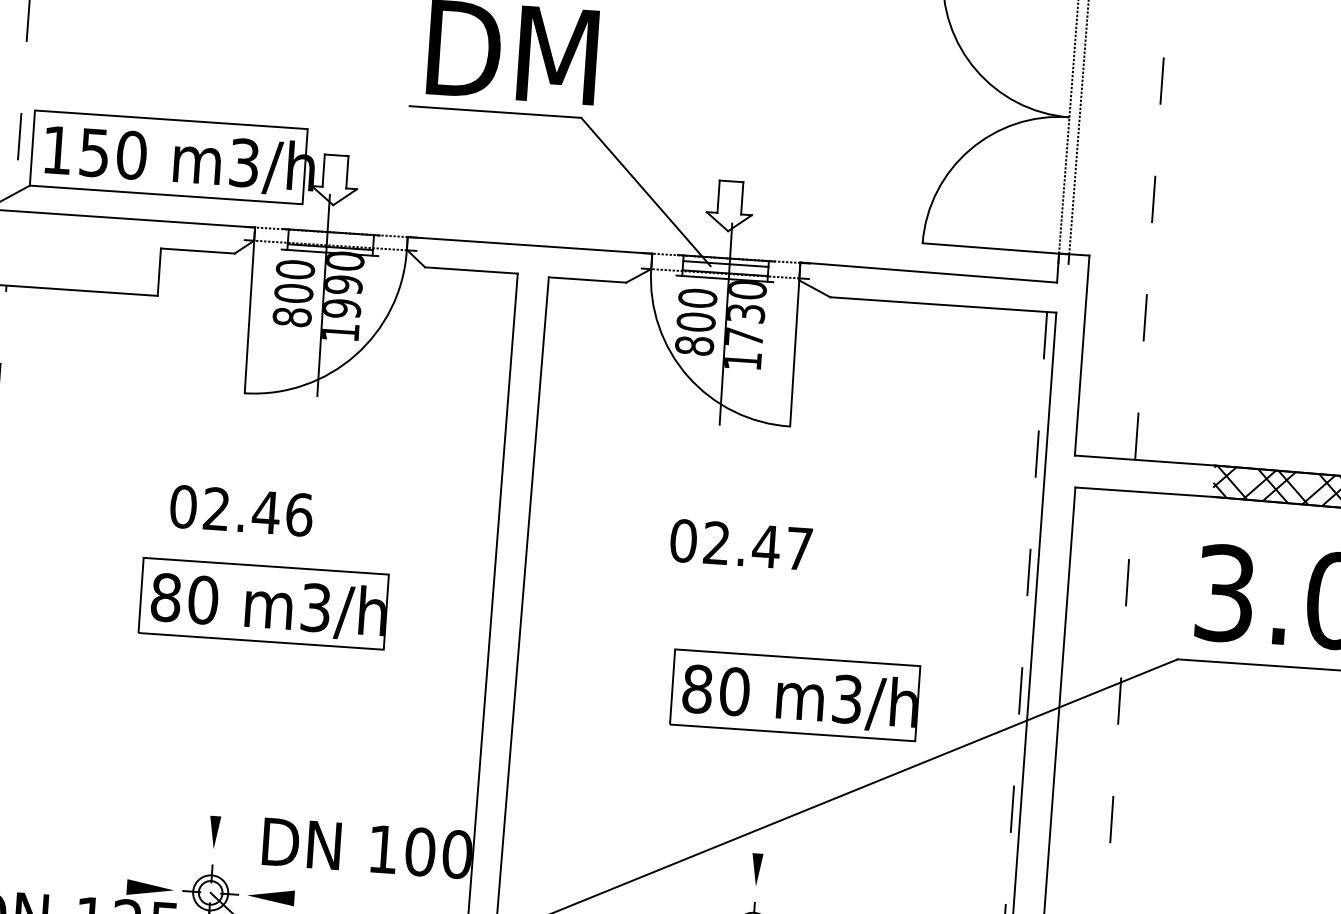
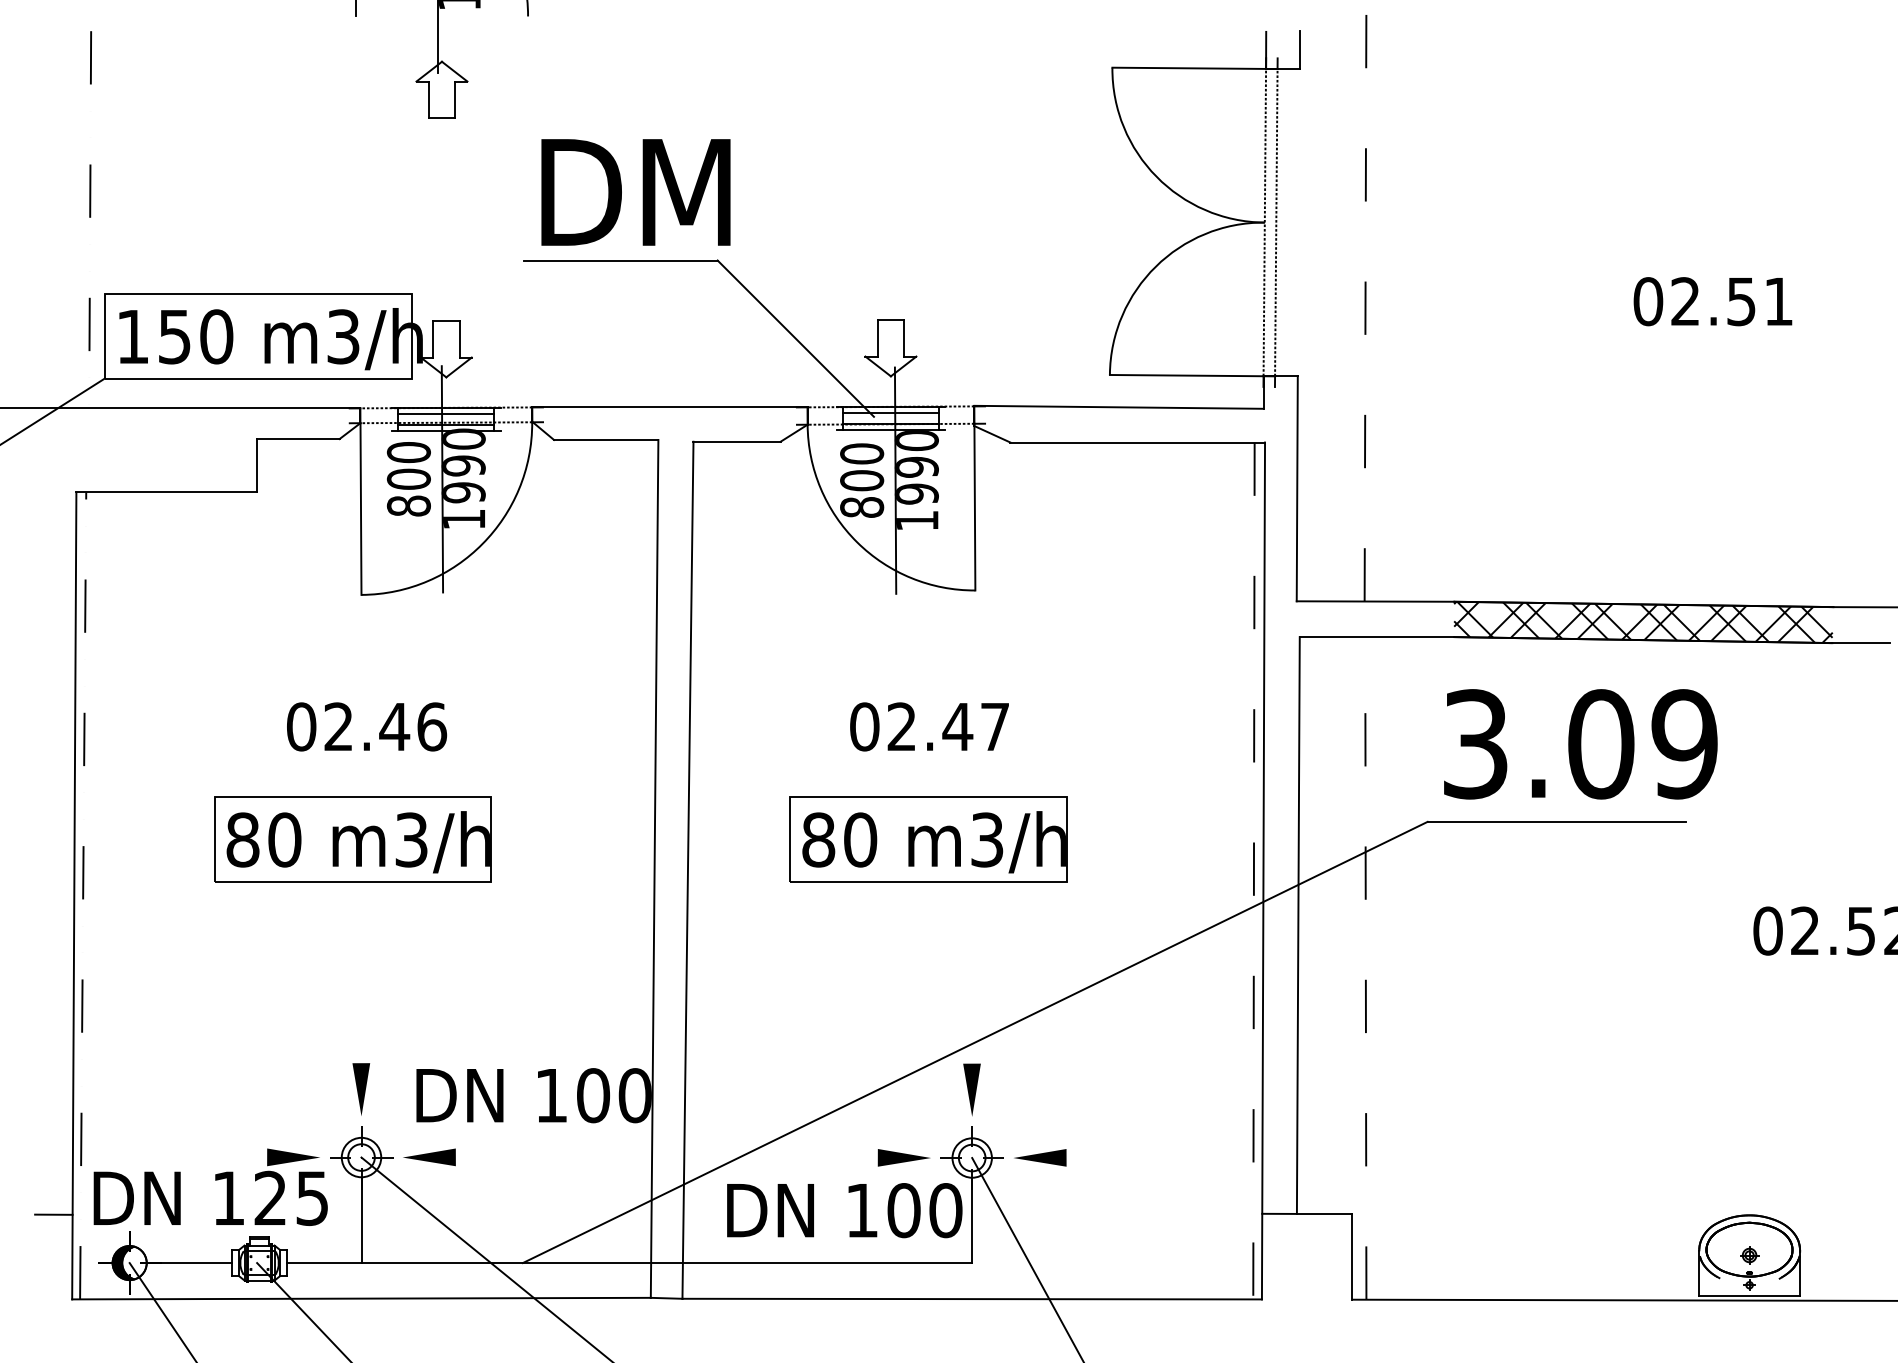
line: (331, 238) -> (446, 414), added
text: (744, 325) -> (916, 480), 1730 -> 1990
part: (263, 603) -> (352, 839), moved
part: (795, 695) -> (928, 839), moved
part: (214, 832) -> (361, 1089), size x1.43
part: (756, 869) -> (971, 1089), size x1.43

